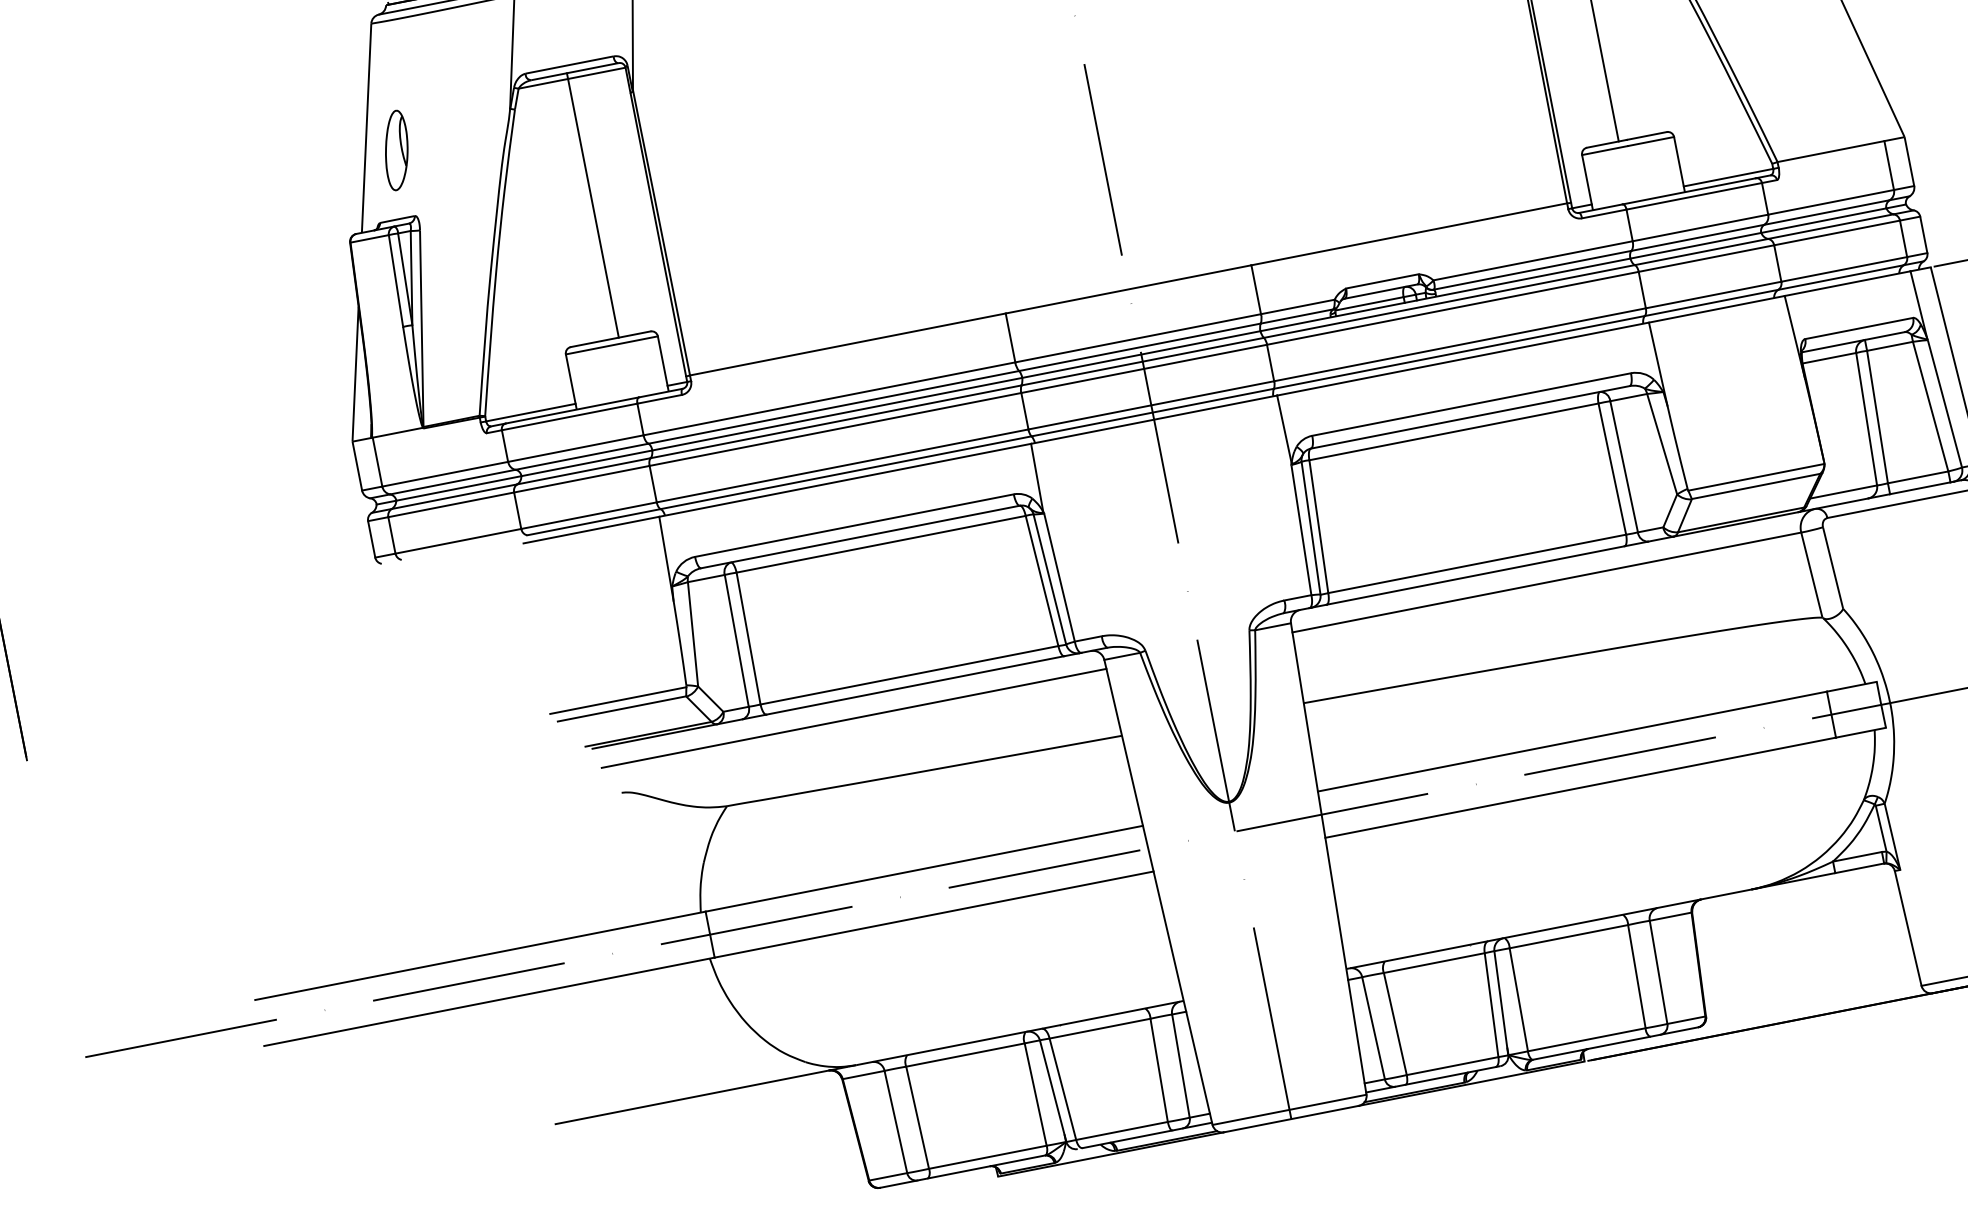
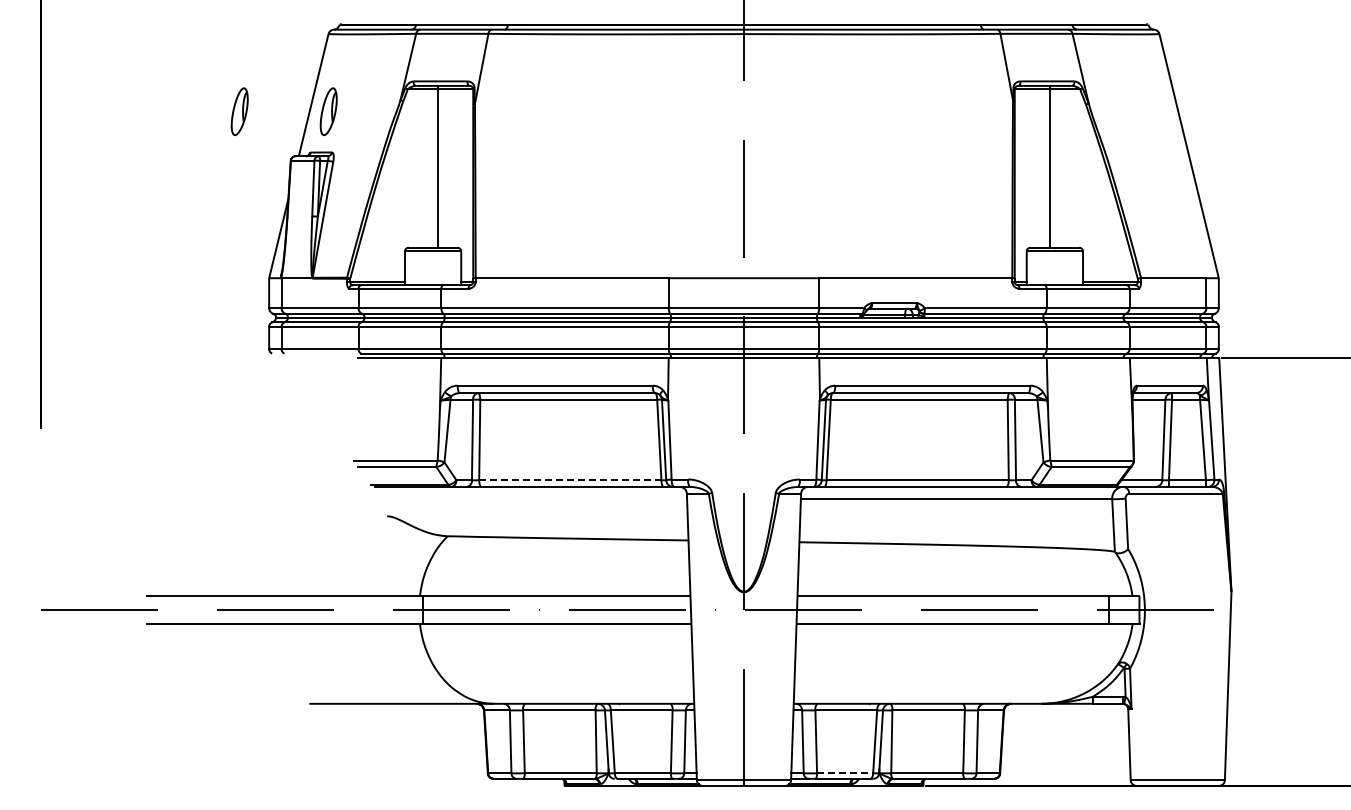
part: (250, 178) -> (239, 111), added
line: (909, 675) -> (570, 480), solid -> dashed
line: (853, 718) -> (532, 499), removed
line: (1453, 1066) -> (845, 773), solid -> dashed

